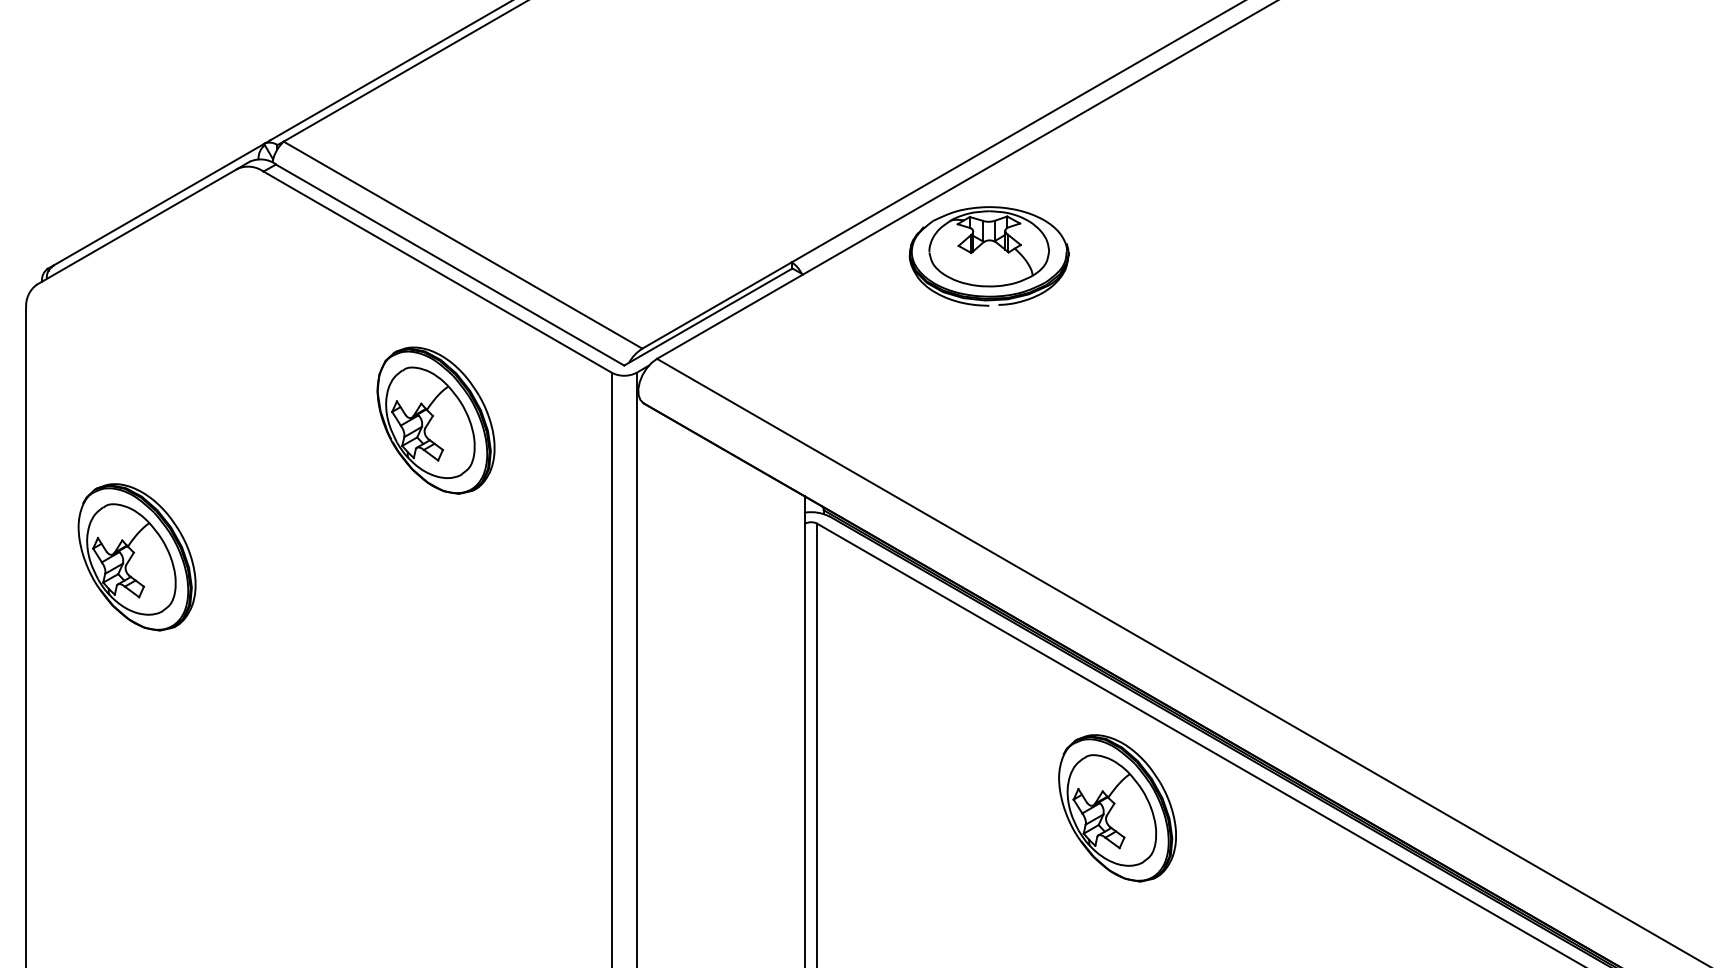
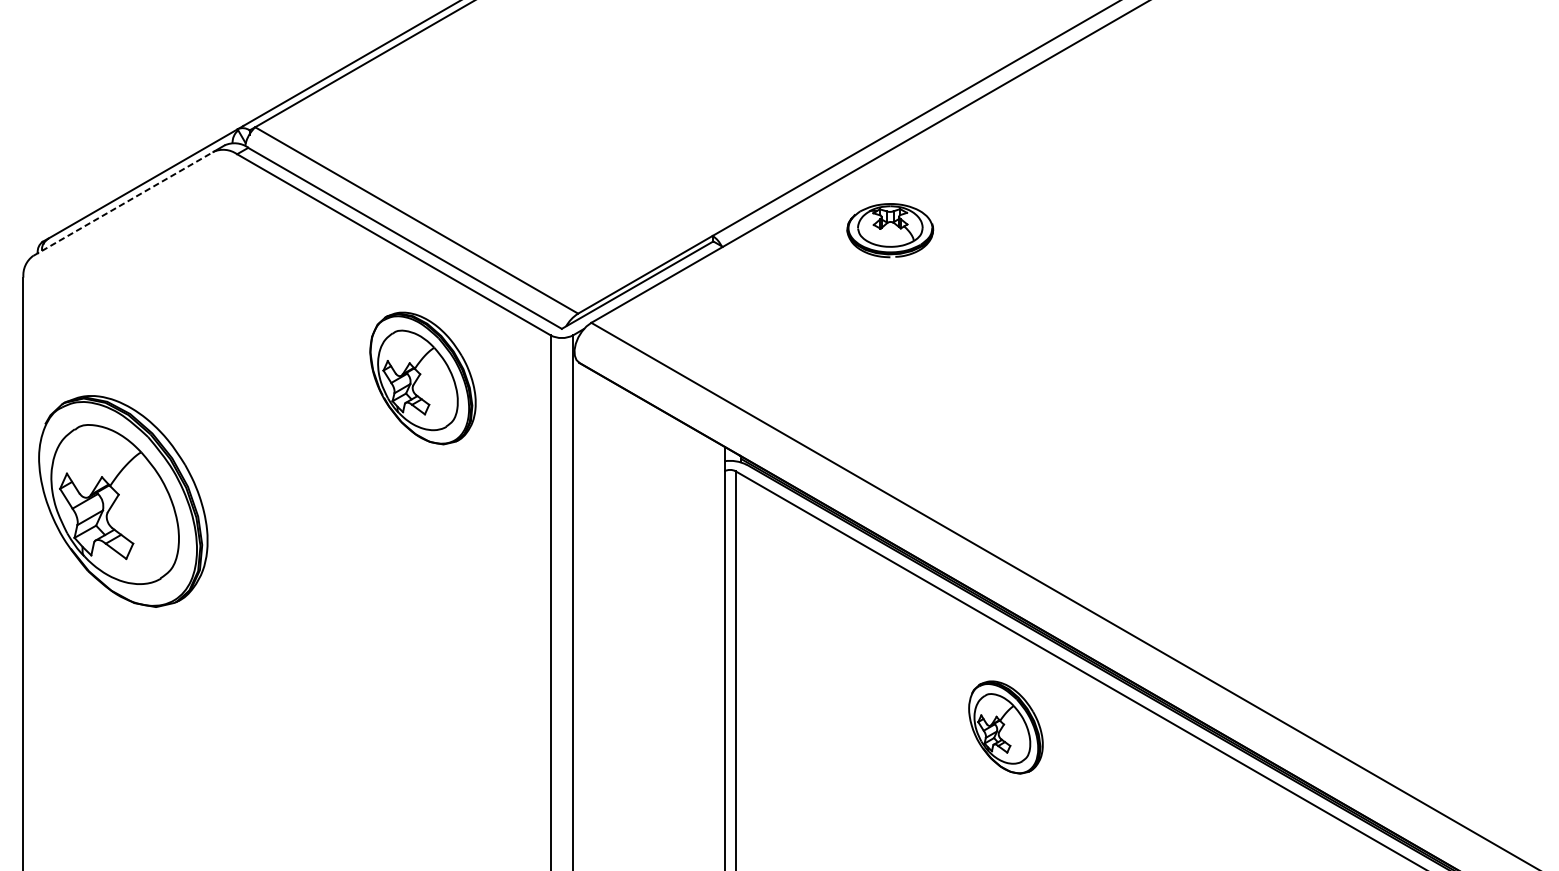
line: (137, 226) -> (123, 203), solid -> dashed
part: (988, 256) -> (889, 230), size x0.6
part: (435, 420) -> (422, 378), moved
part: (136, 557) -> (122, 501), size x1.6
part: (1117, 808) -> (1005, 727), size x0.7

